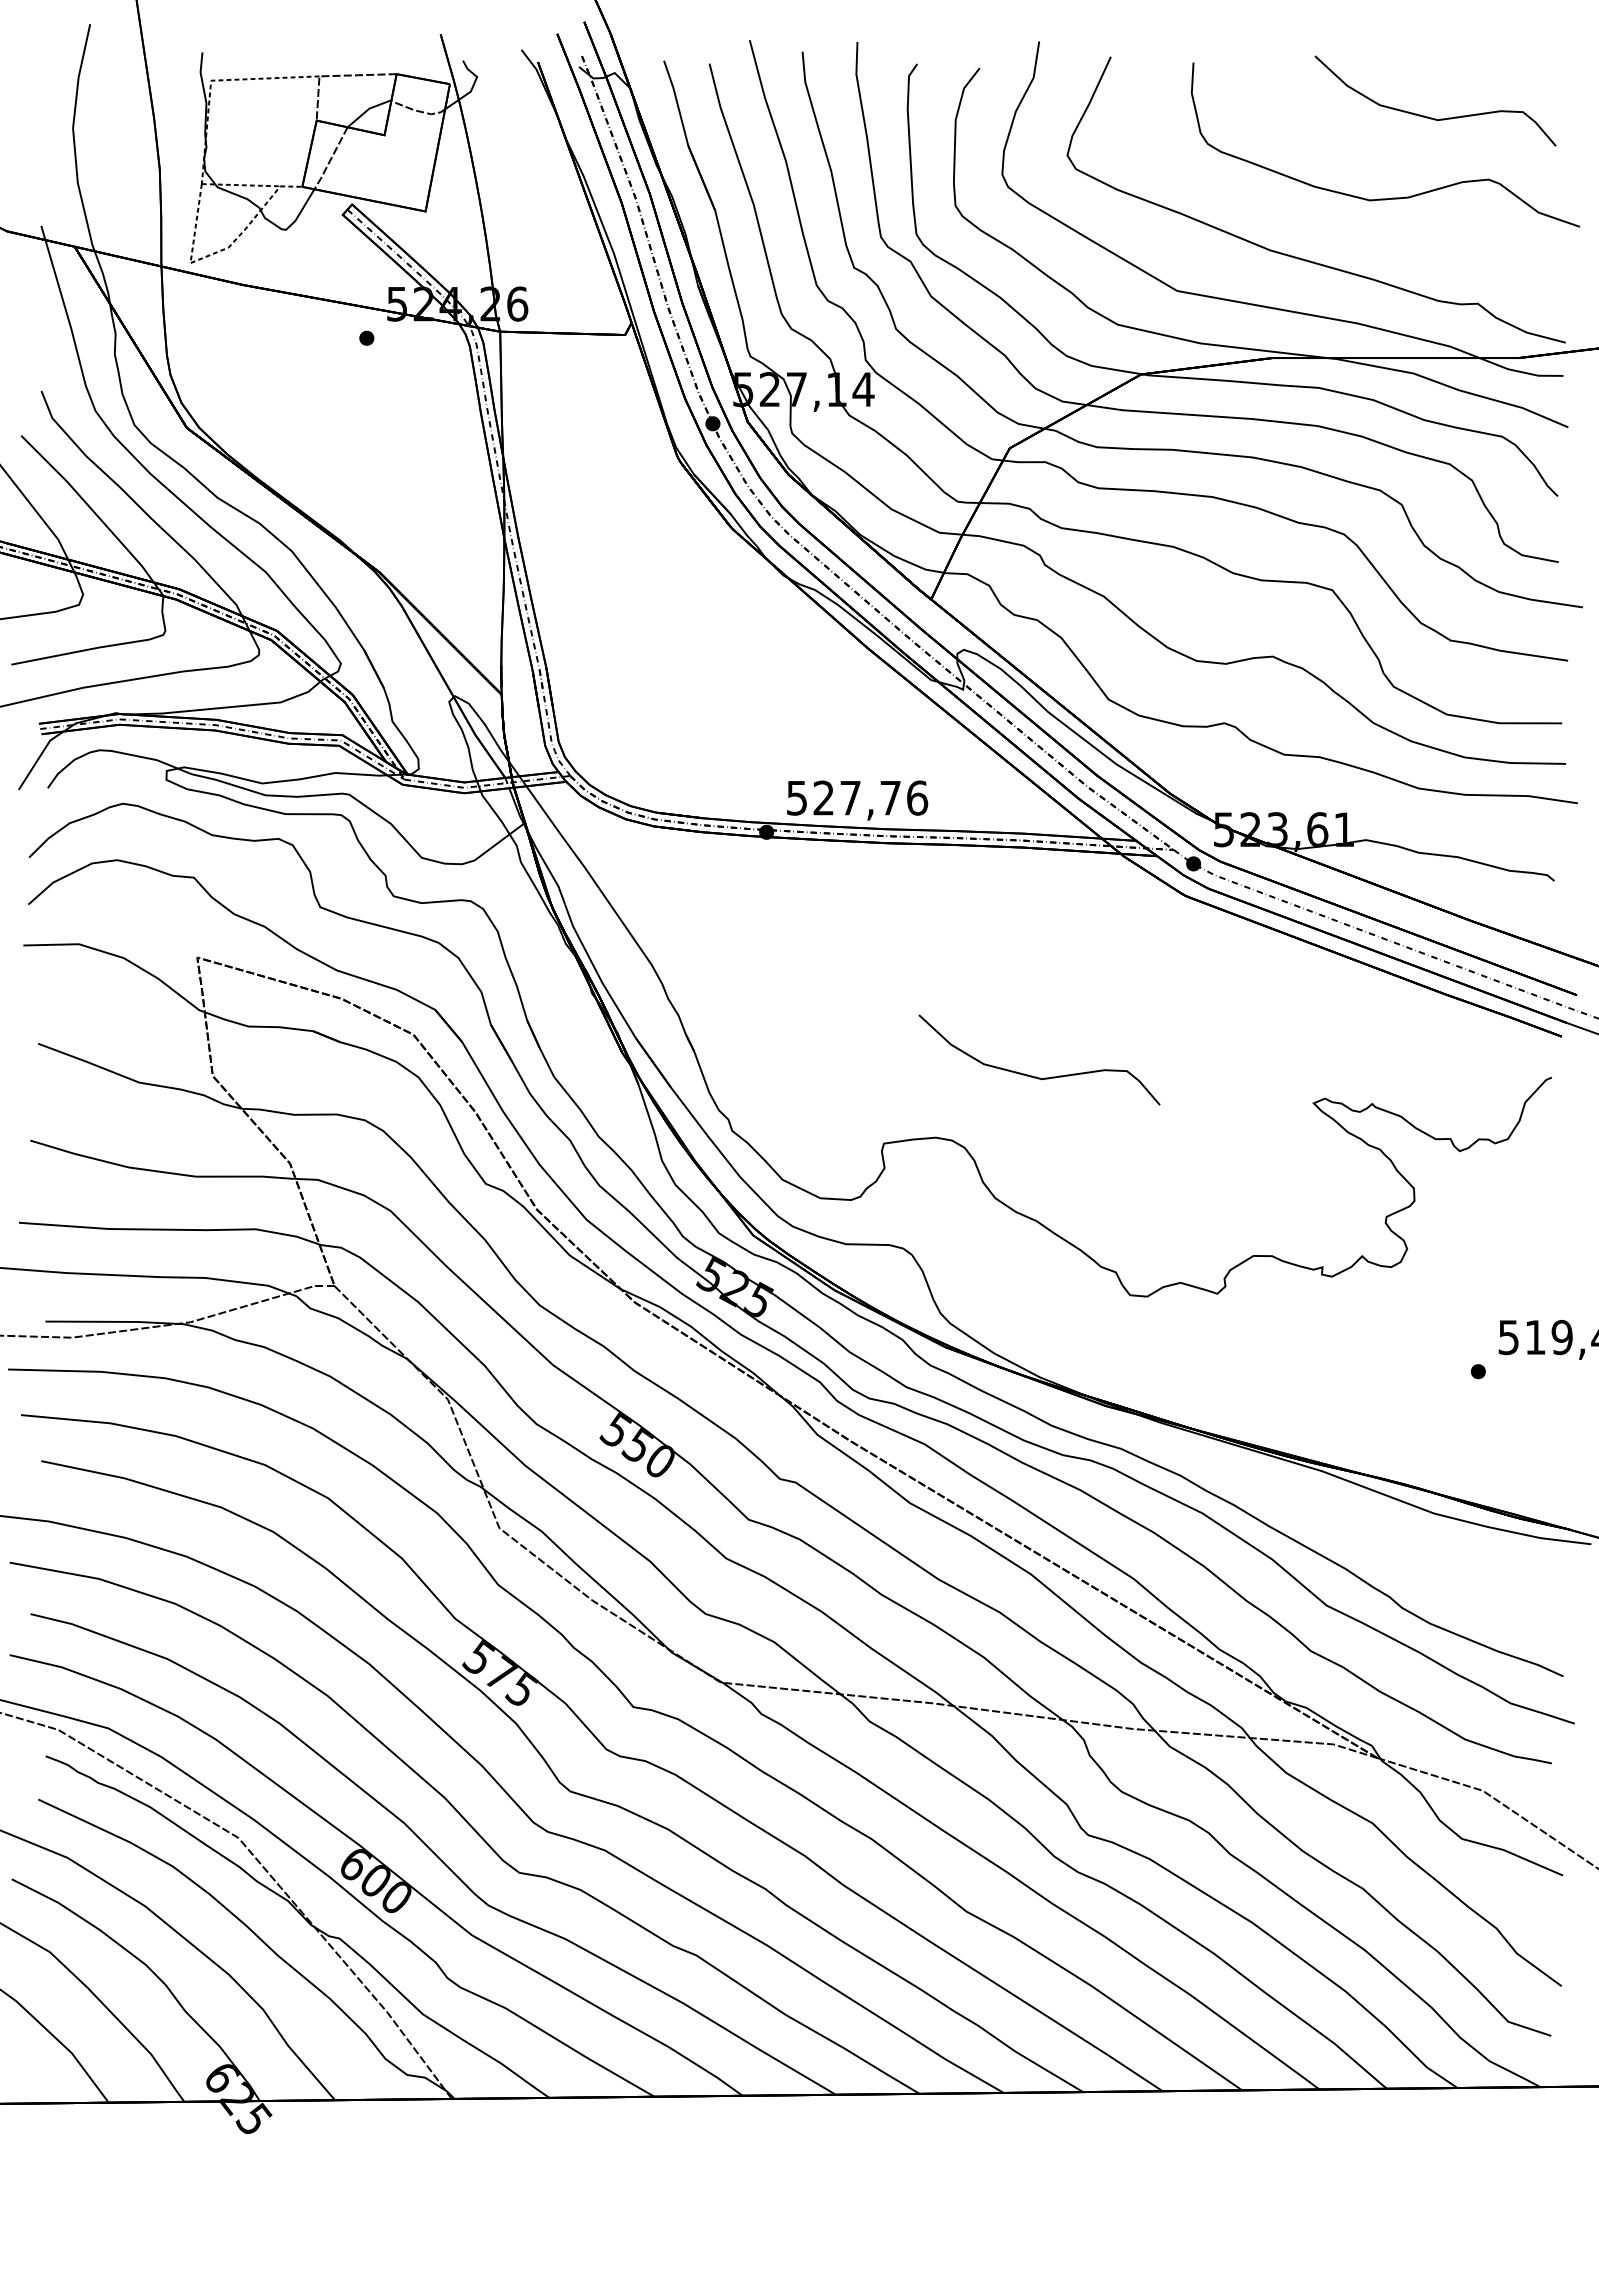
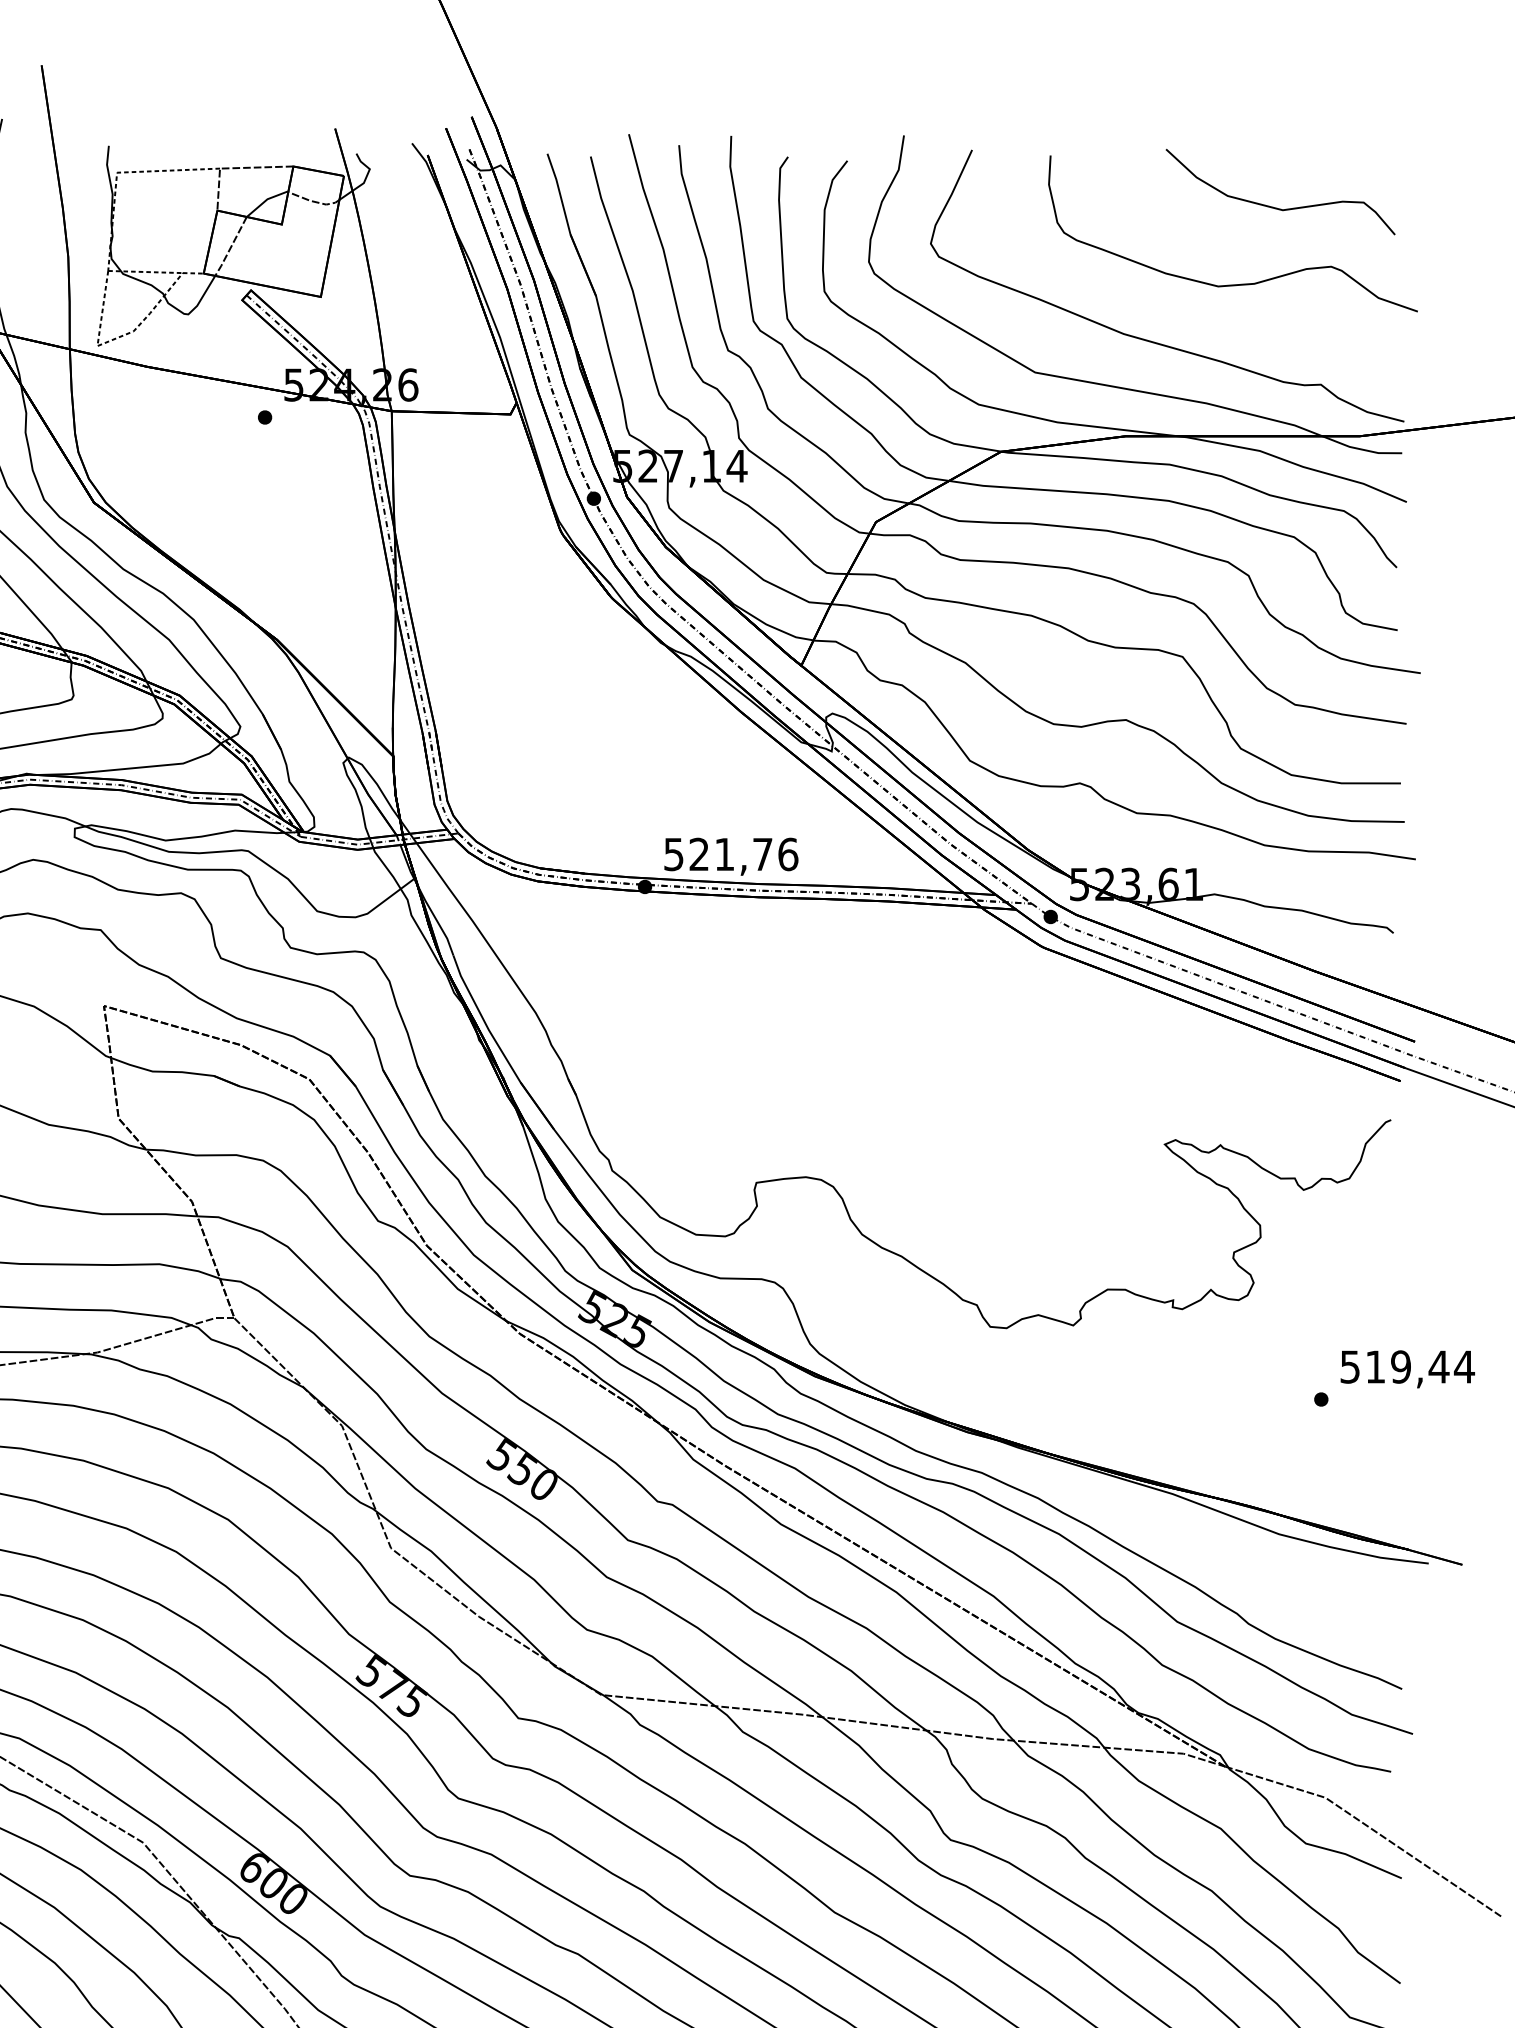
text: (850, 798) -> (724, 854), 527,76 -> 521,76
curve: (1036, 1076) -> (901, 1119), removed

